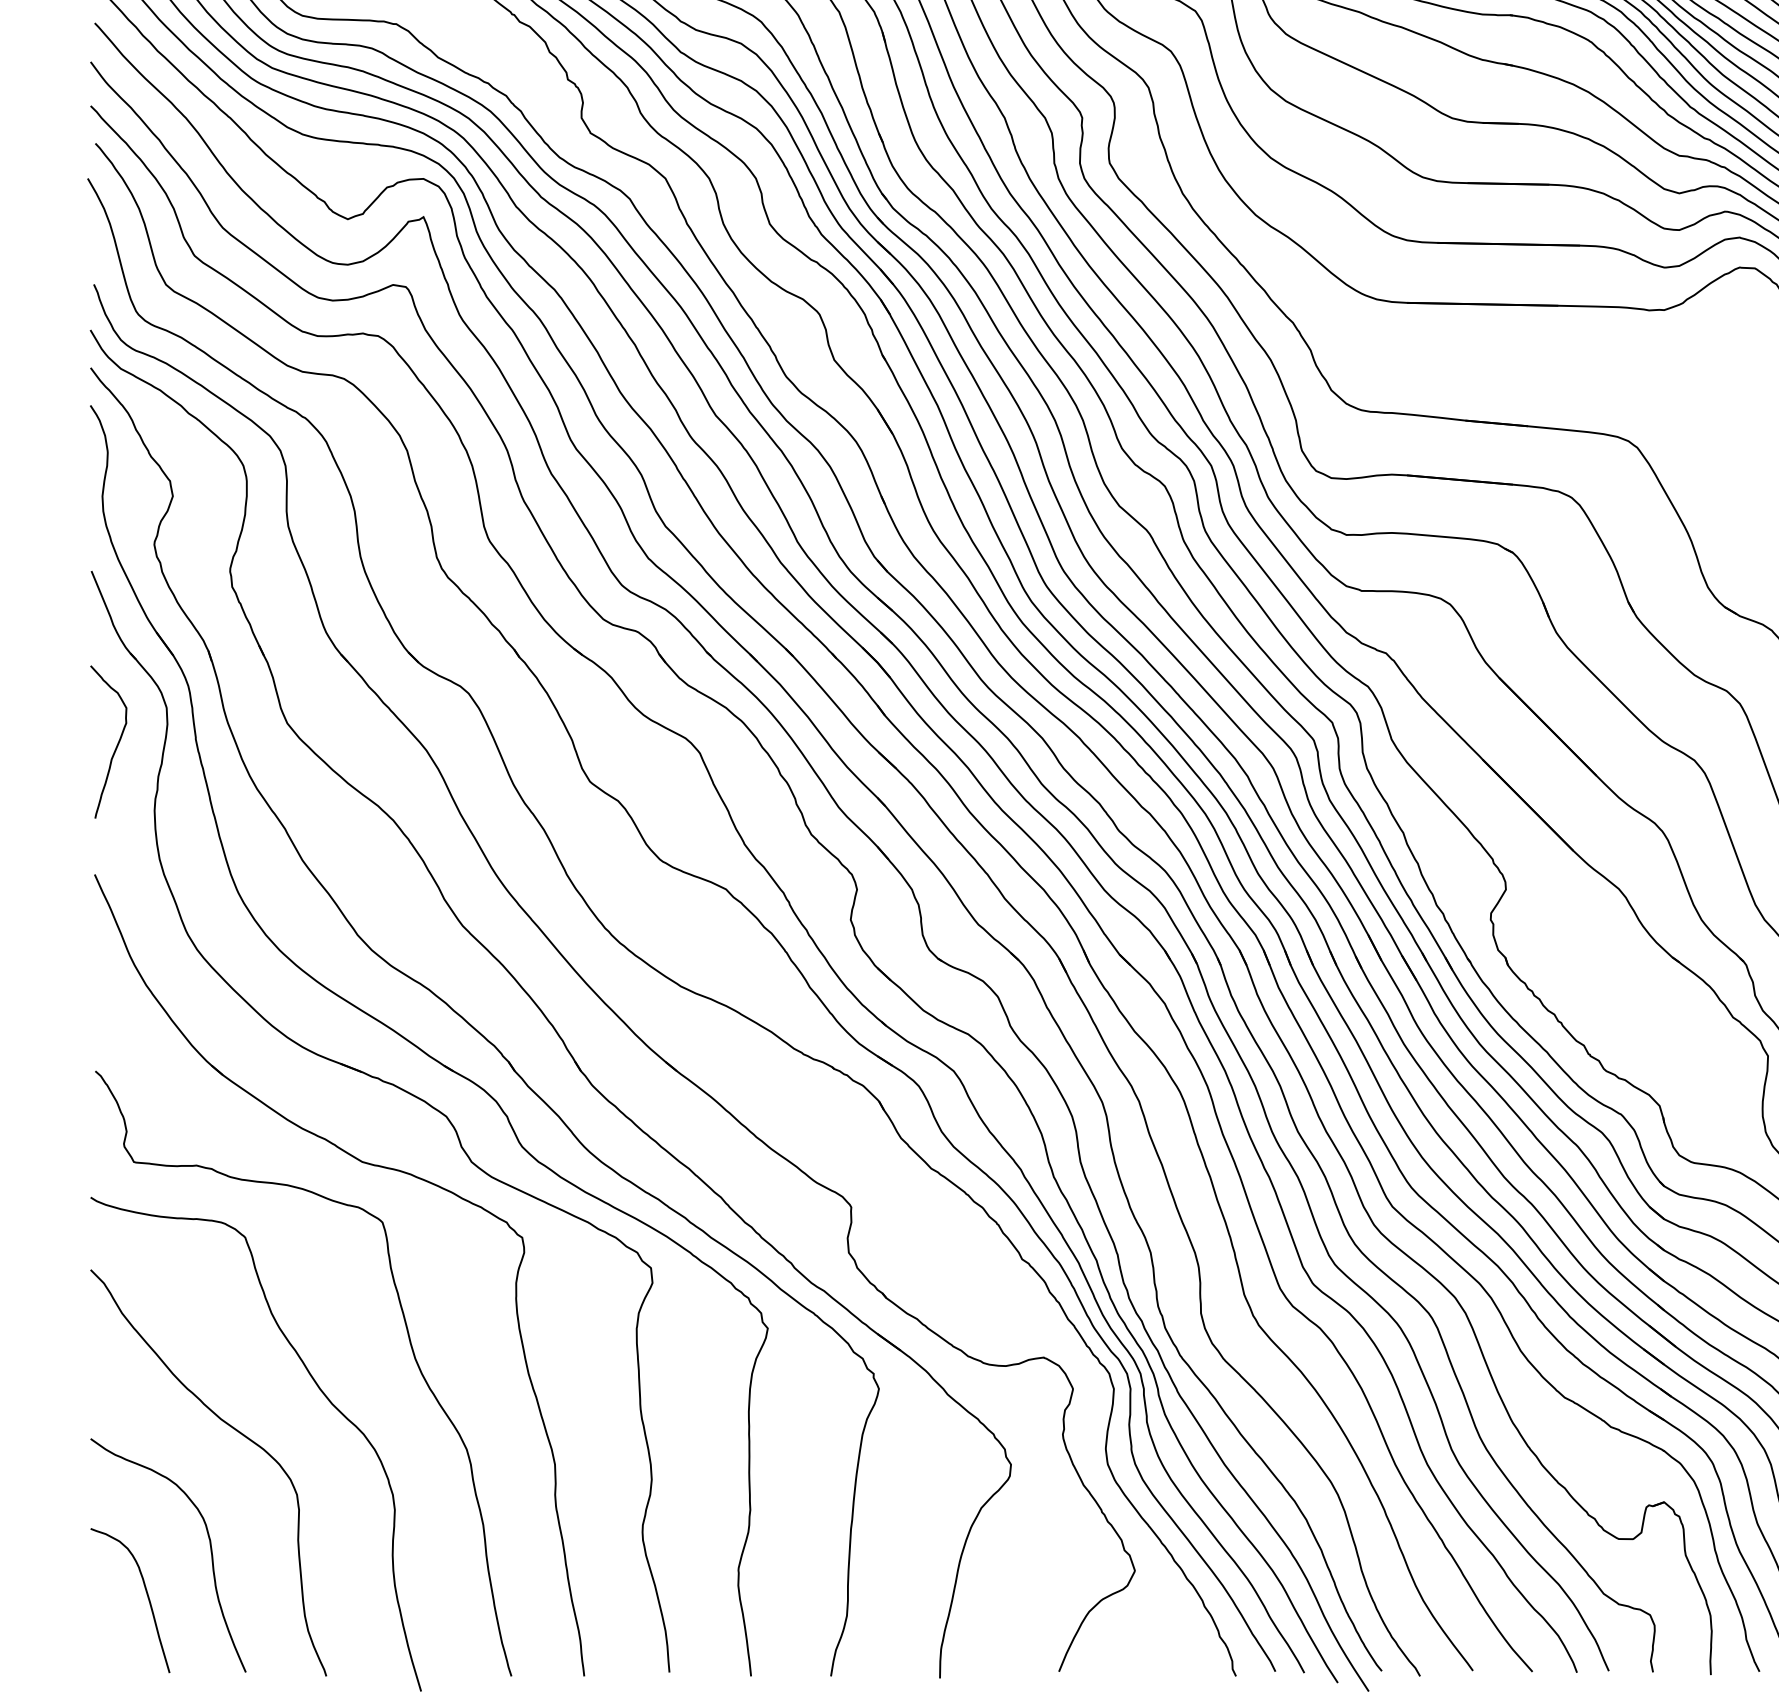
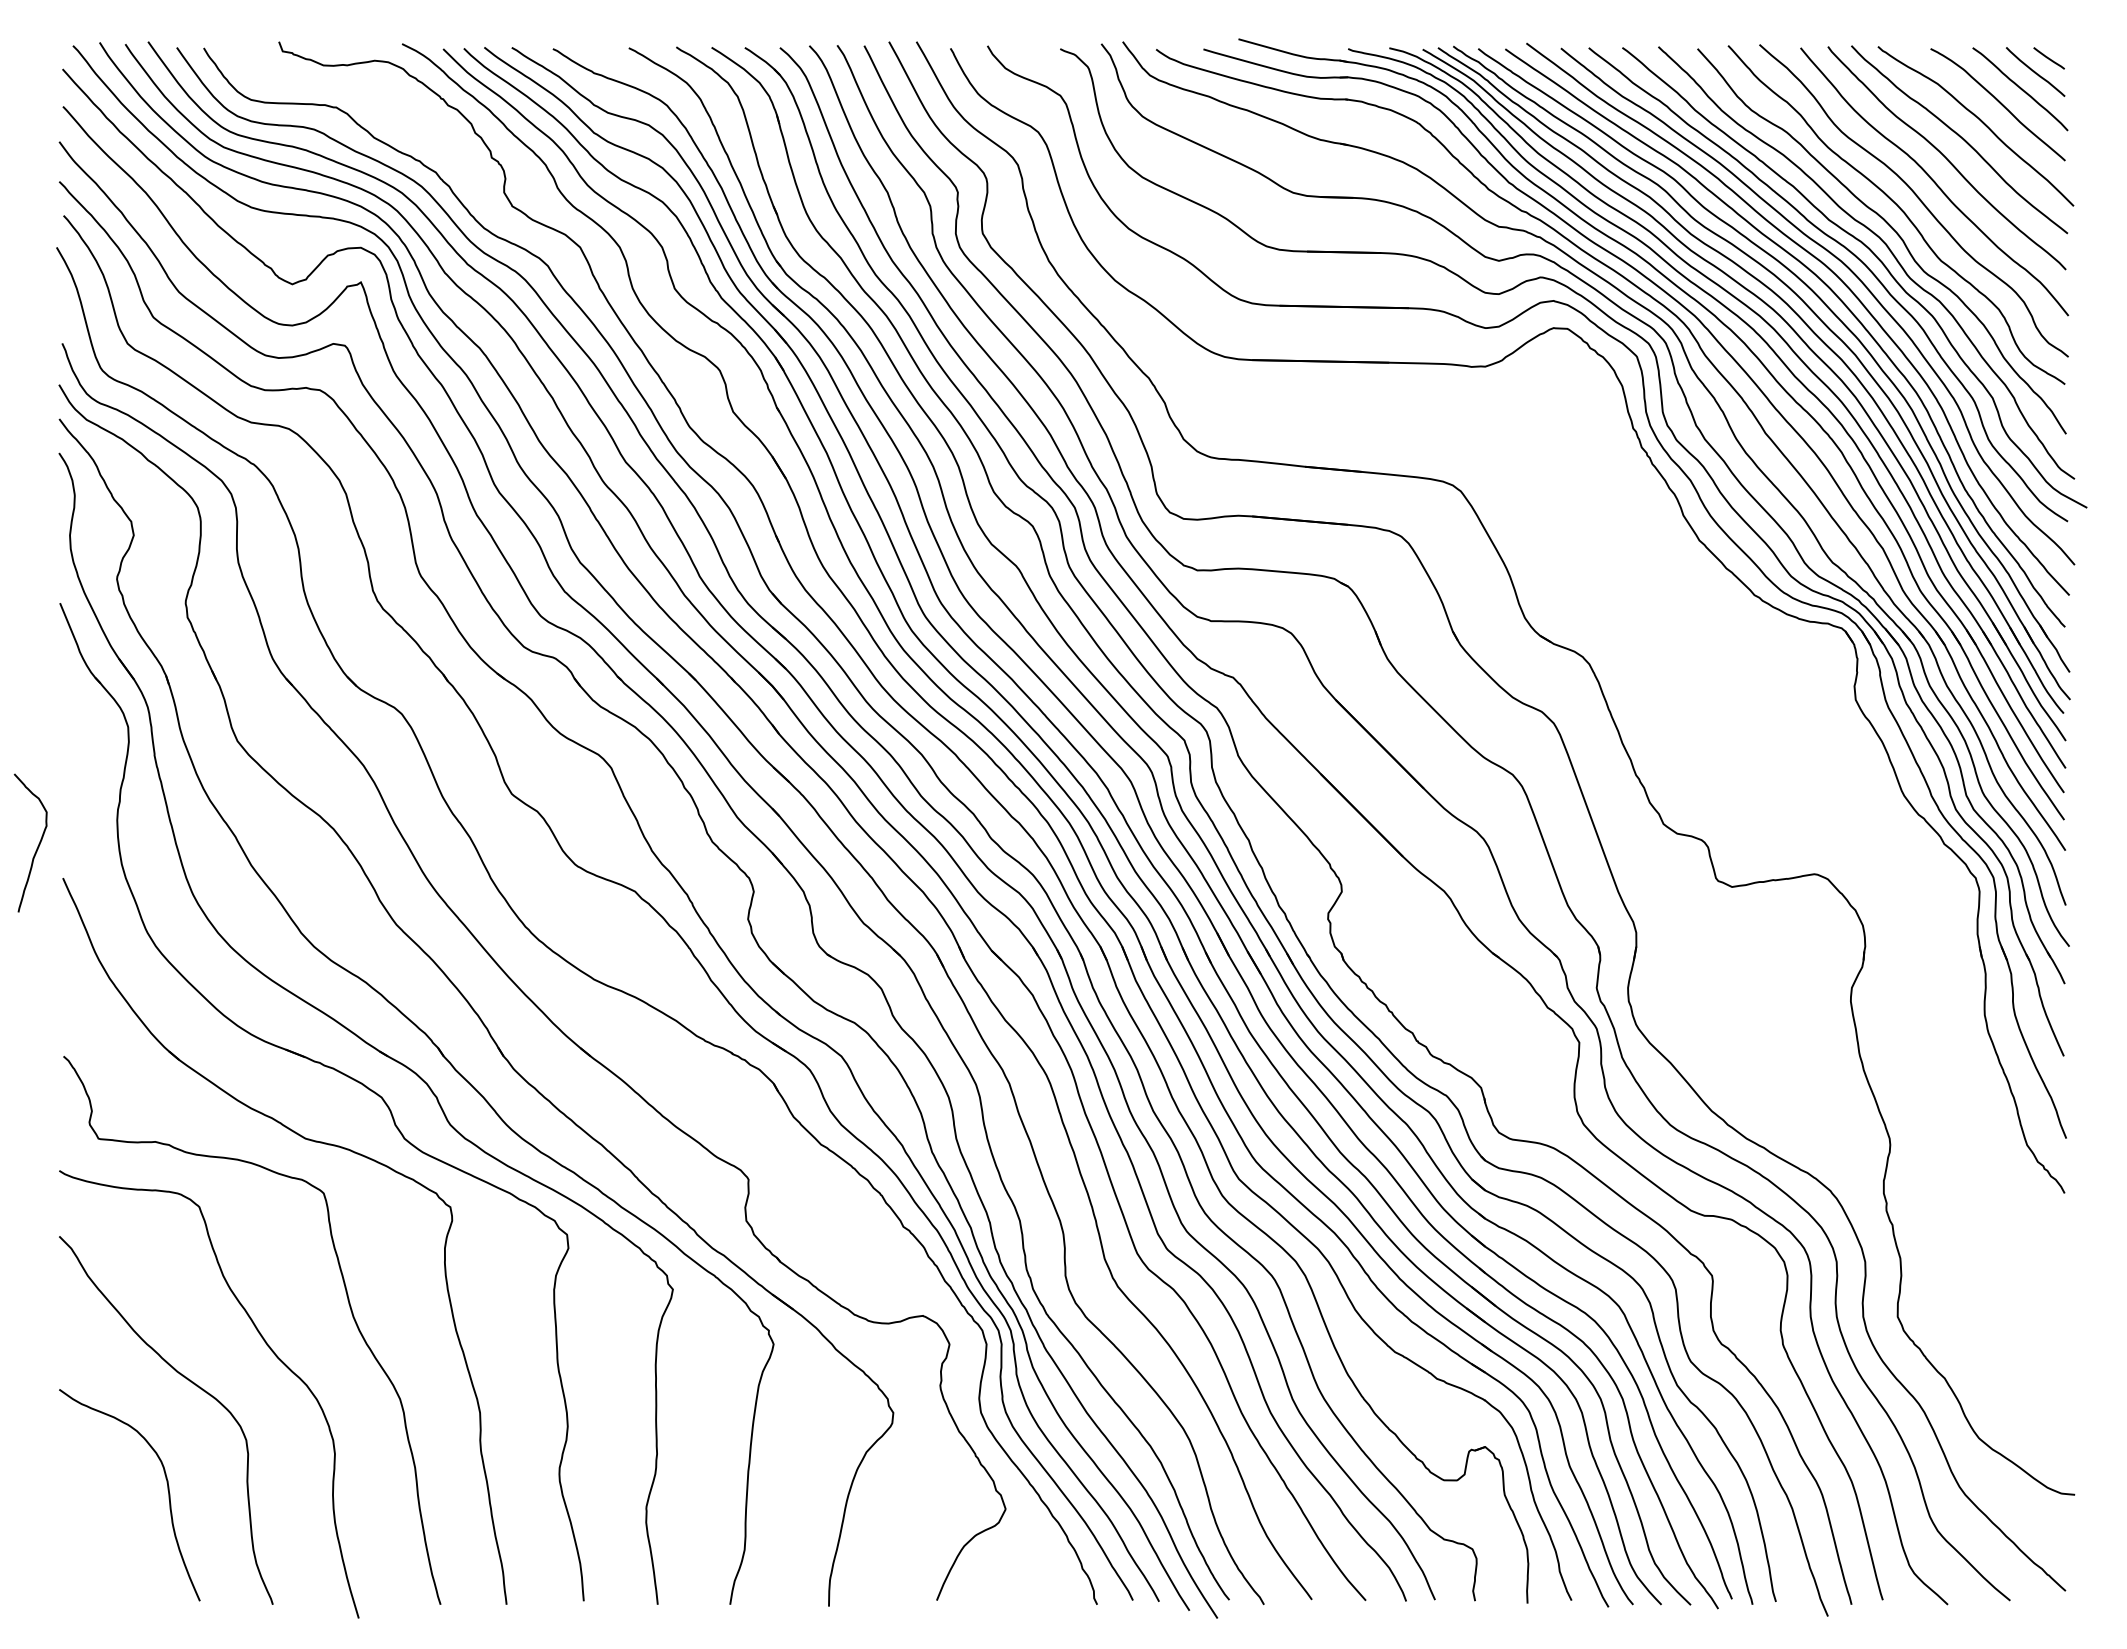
curve: (117, 742) -> (38, 843), moved
curve: (147, 1597) -> (110, 1533), removed

